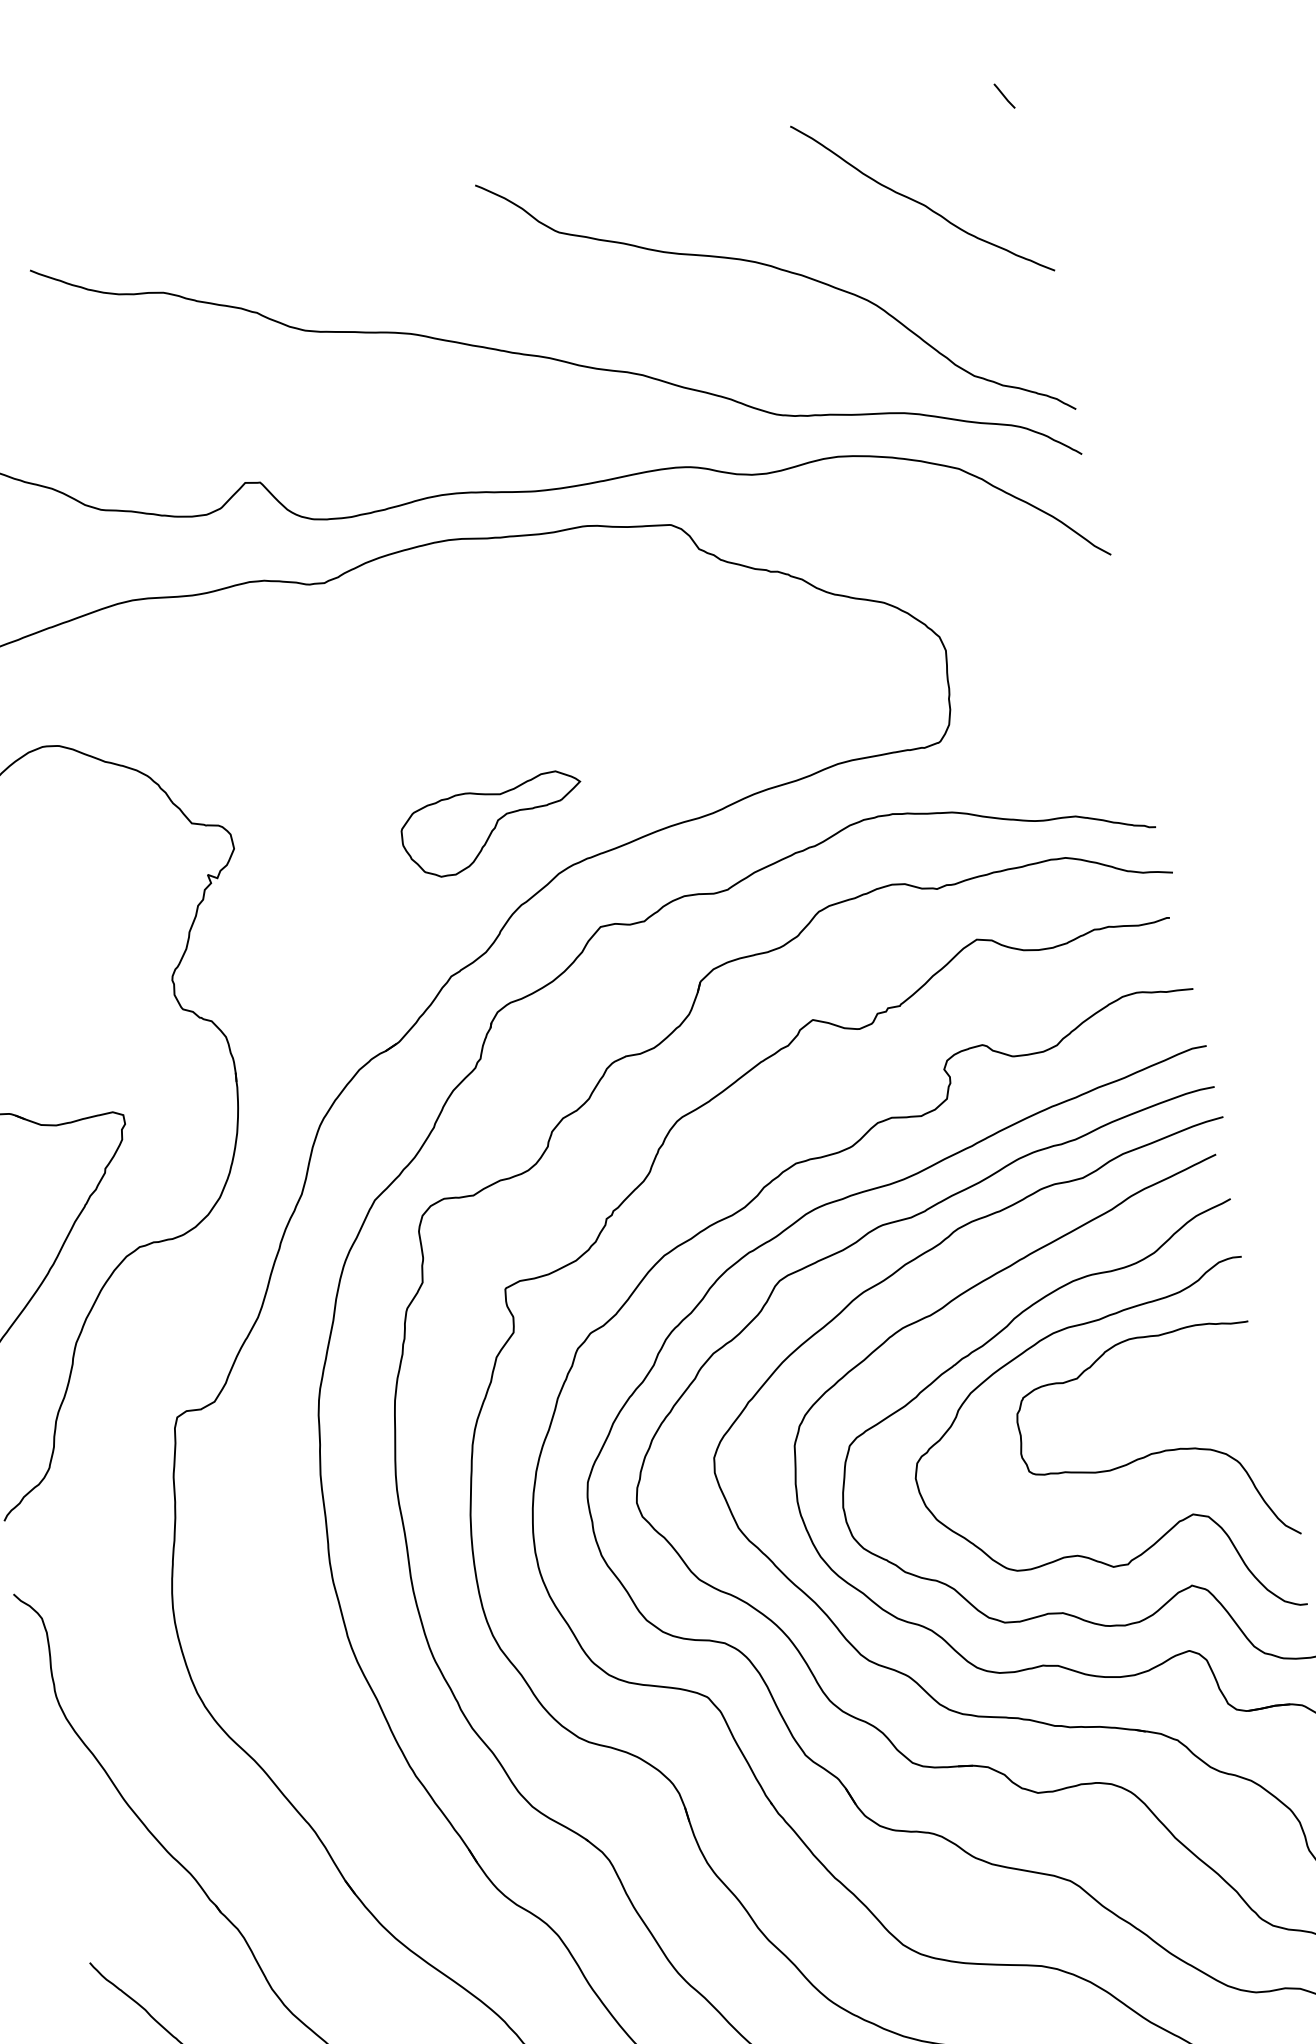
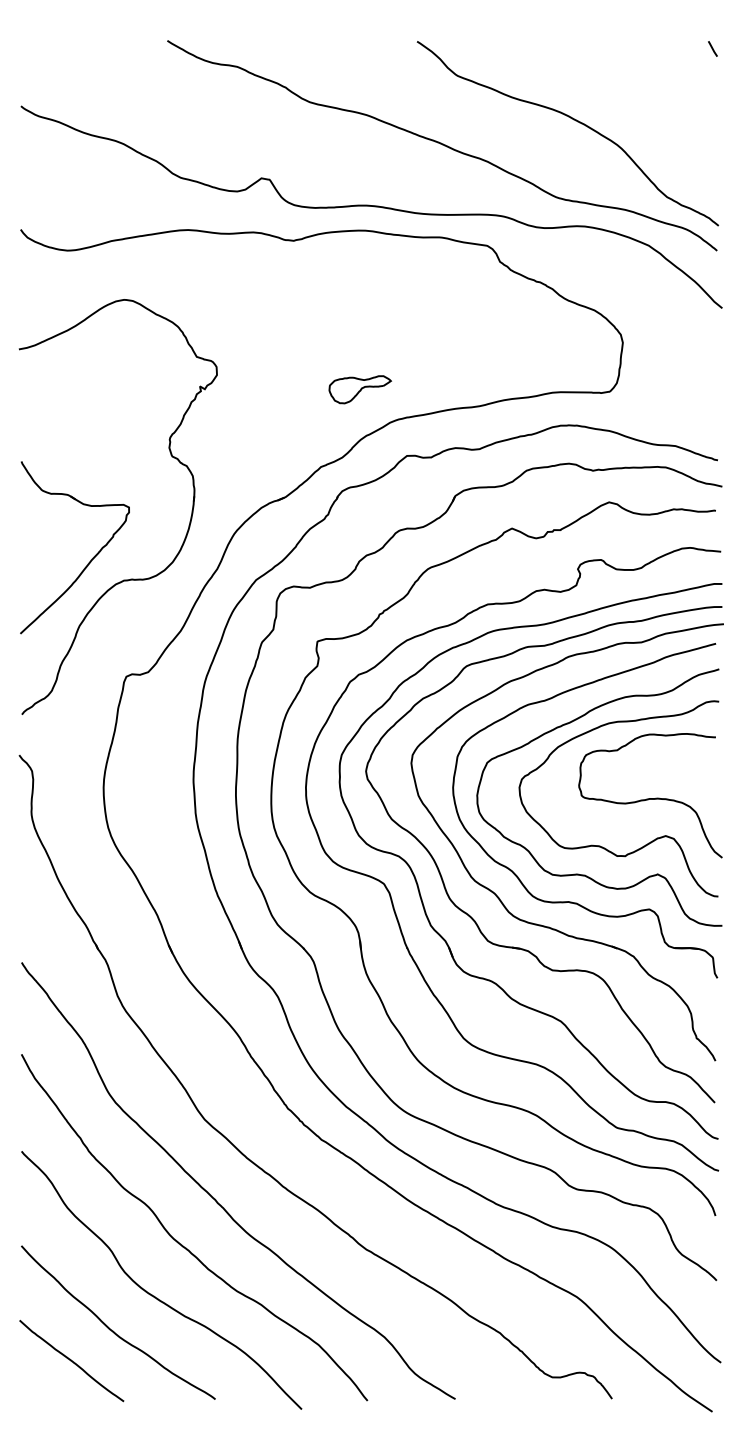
curve: (918, 200) -> (655, 96), removed
part: (494, 824) -> (360, 389), size x0.6

